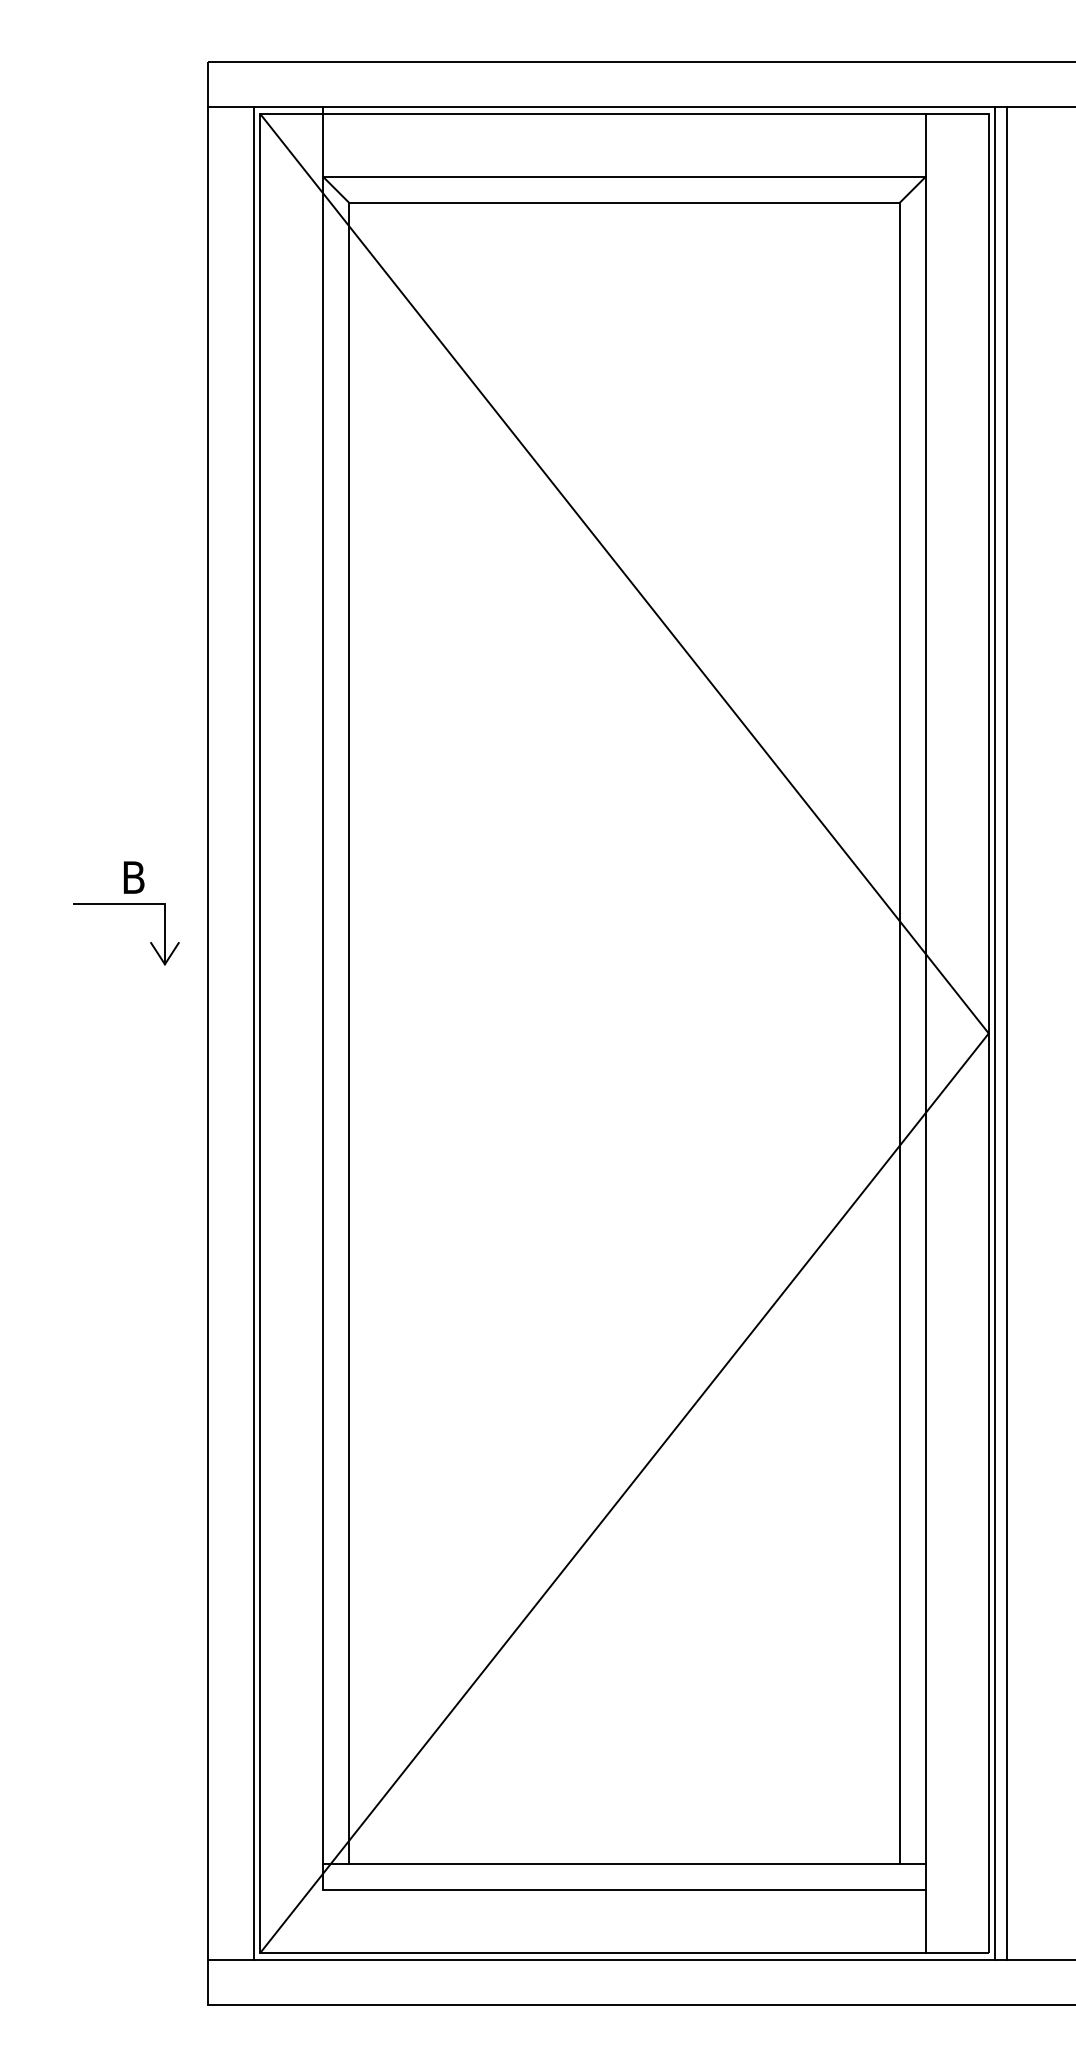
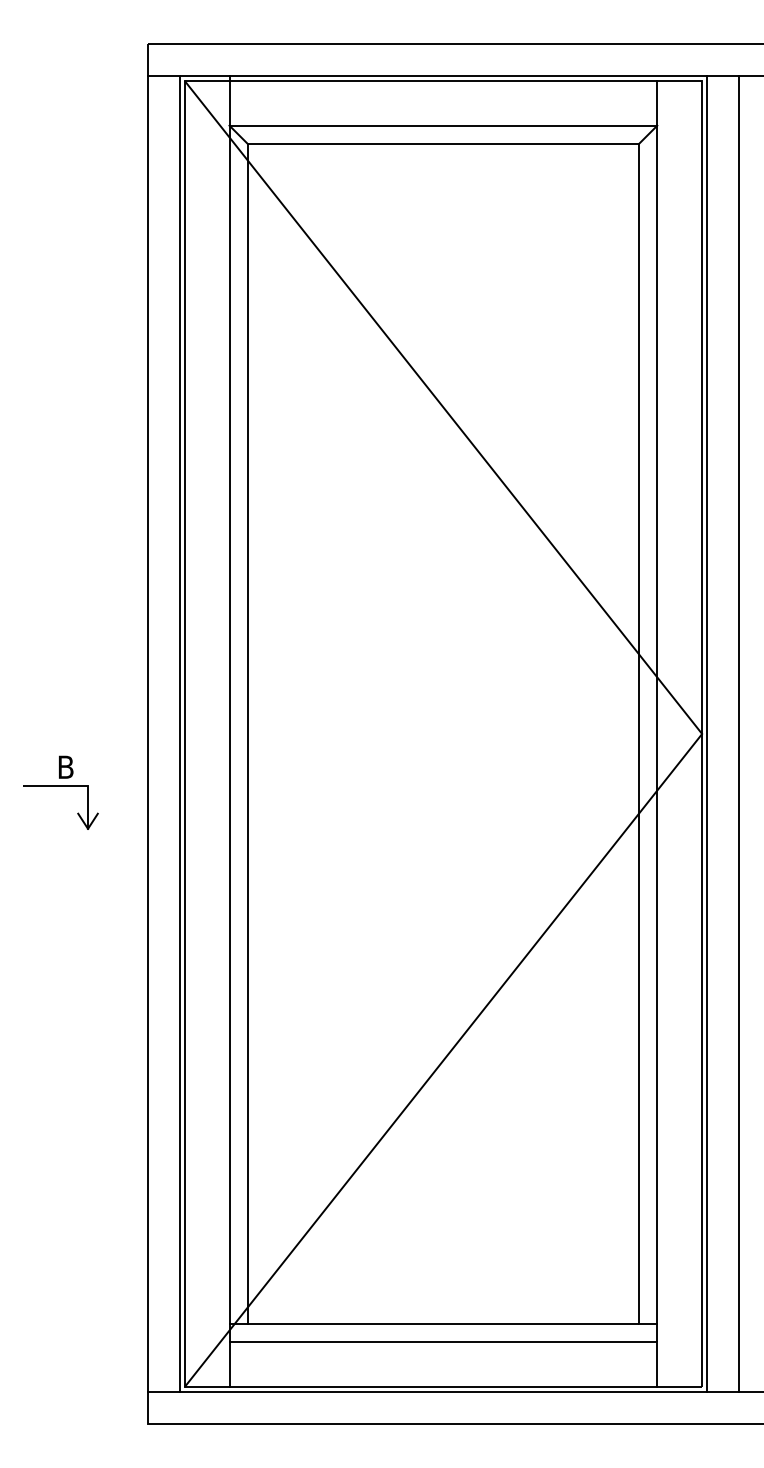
part: (126, 913) -> (60, 792), moved
line: (1006, 1032) -> (738, 733), moved
line: (323, 1921) -> (229, 1364), added

